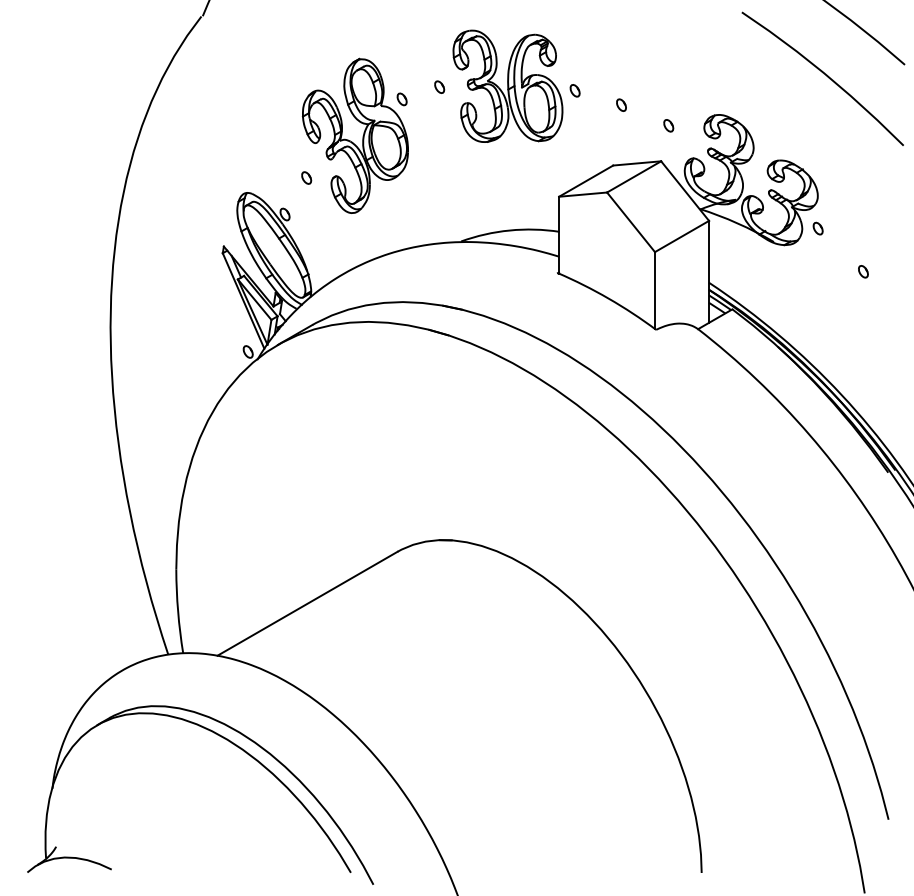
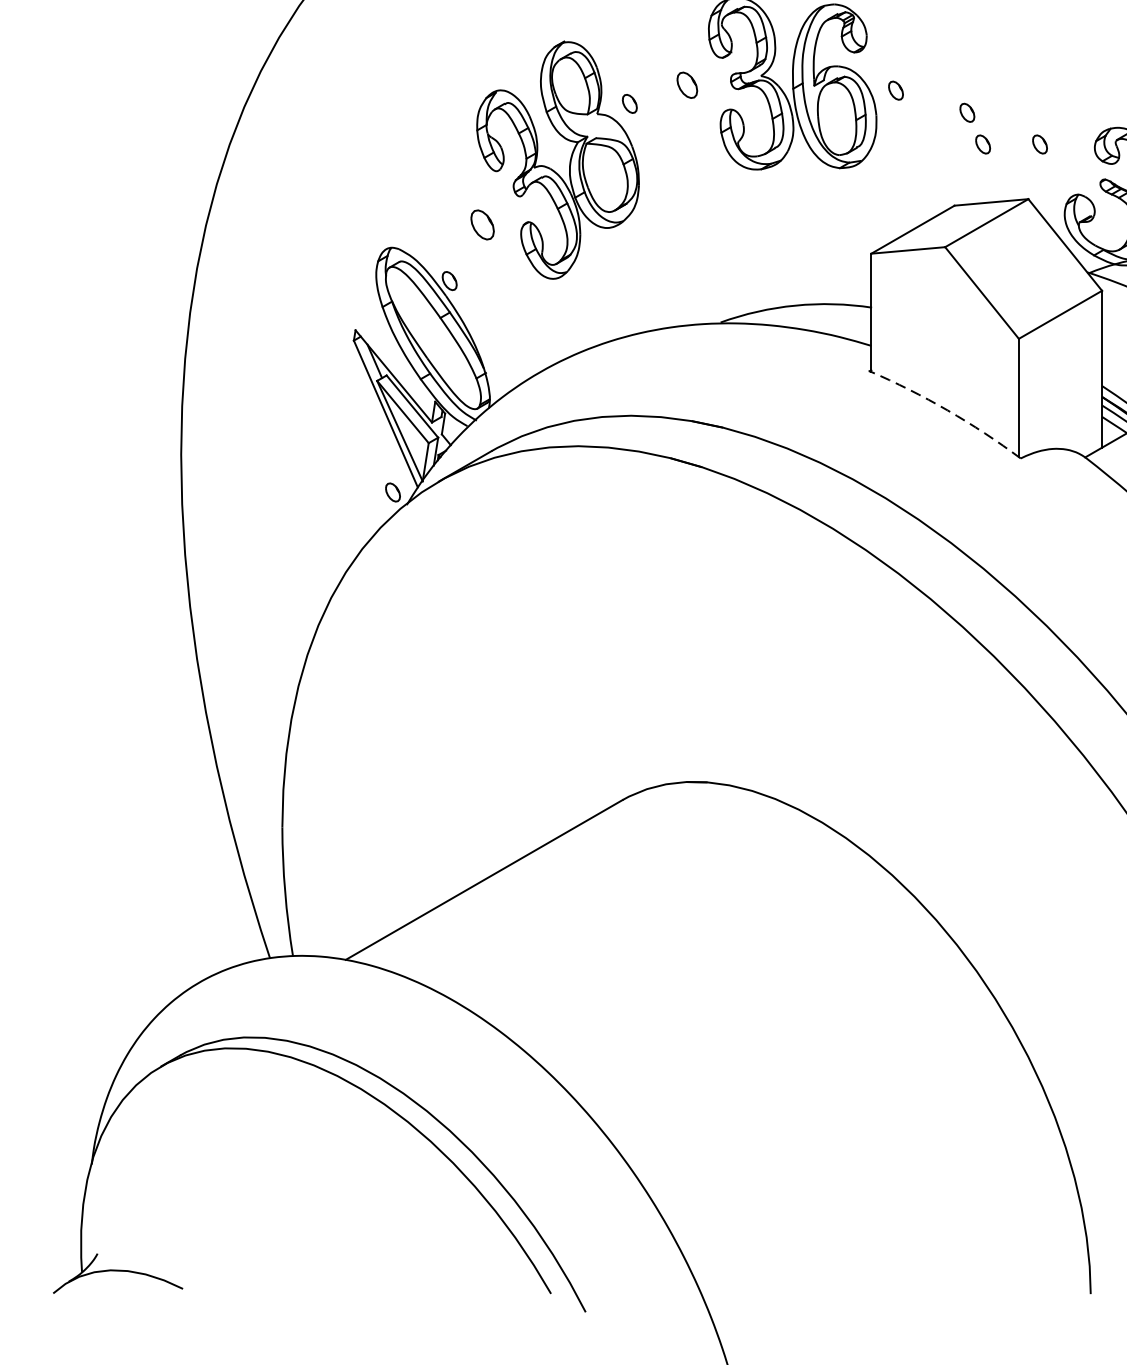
part: (439, 86) -> (687, 84), size x1.4
part: (631, 125) -> (982, 144), added
part: (306, 177) -> (482, 224), size x1.6
arc: (608, 298) -> (947, 410), solid -> dashed

